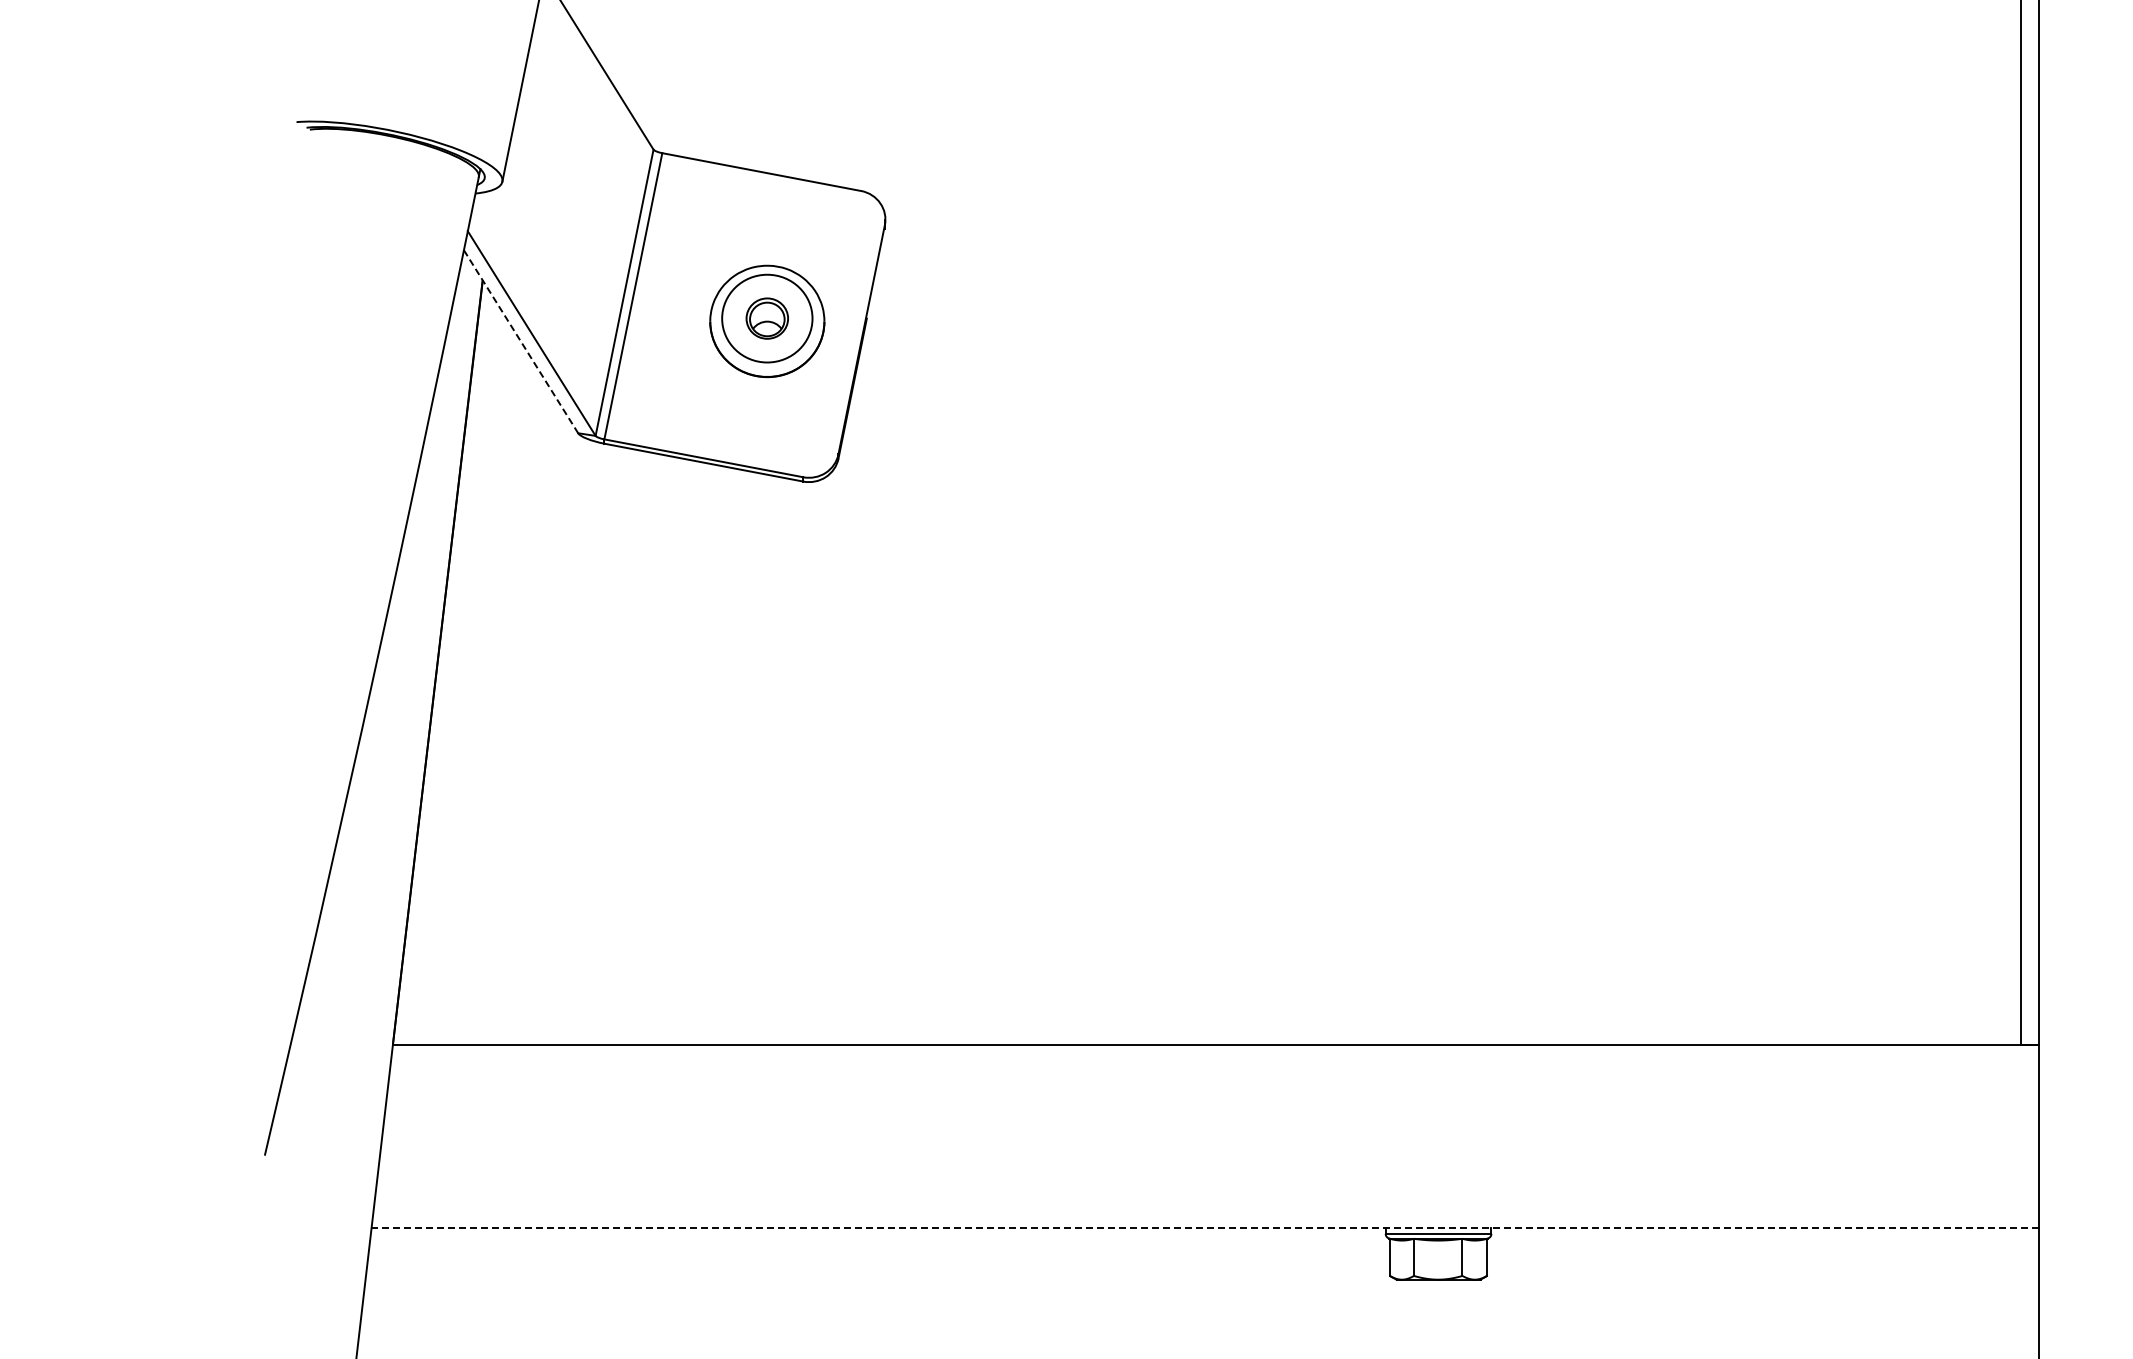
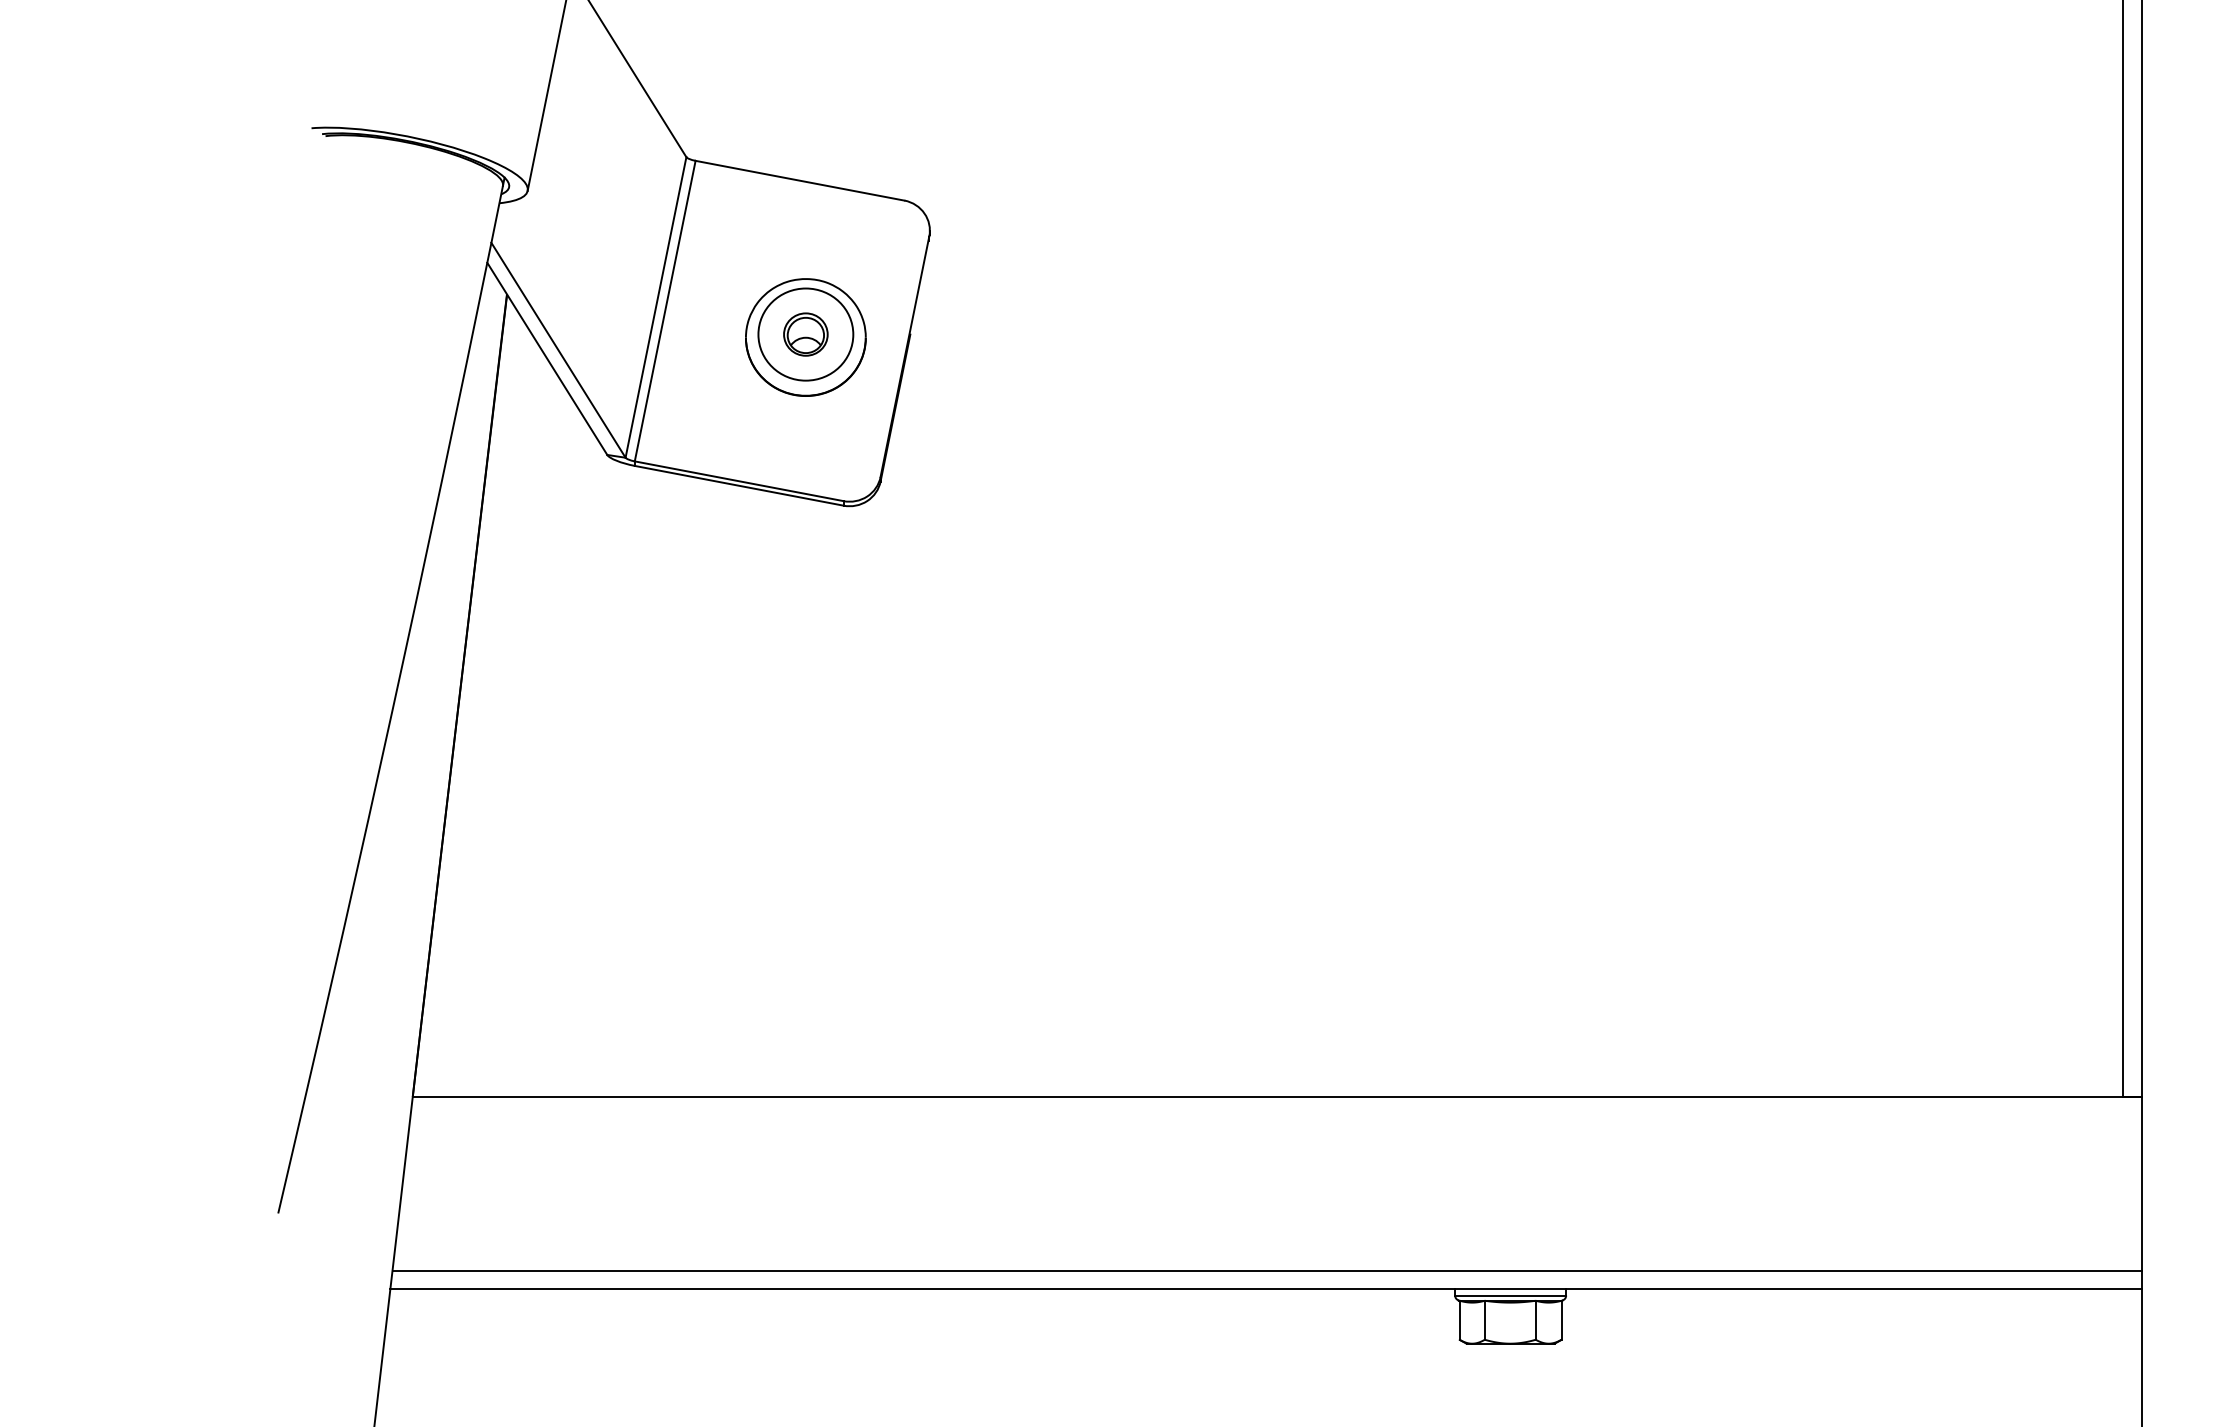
line: (521, 341) -> (547, 358), dashed -> solid
line: (1206, 1209) -> (1267, 1270), added
line: (1205, 1228) -> (1265, 1289), dashed -> solid

